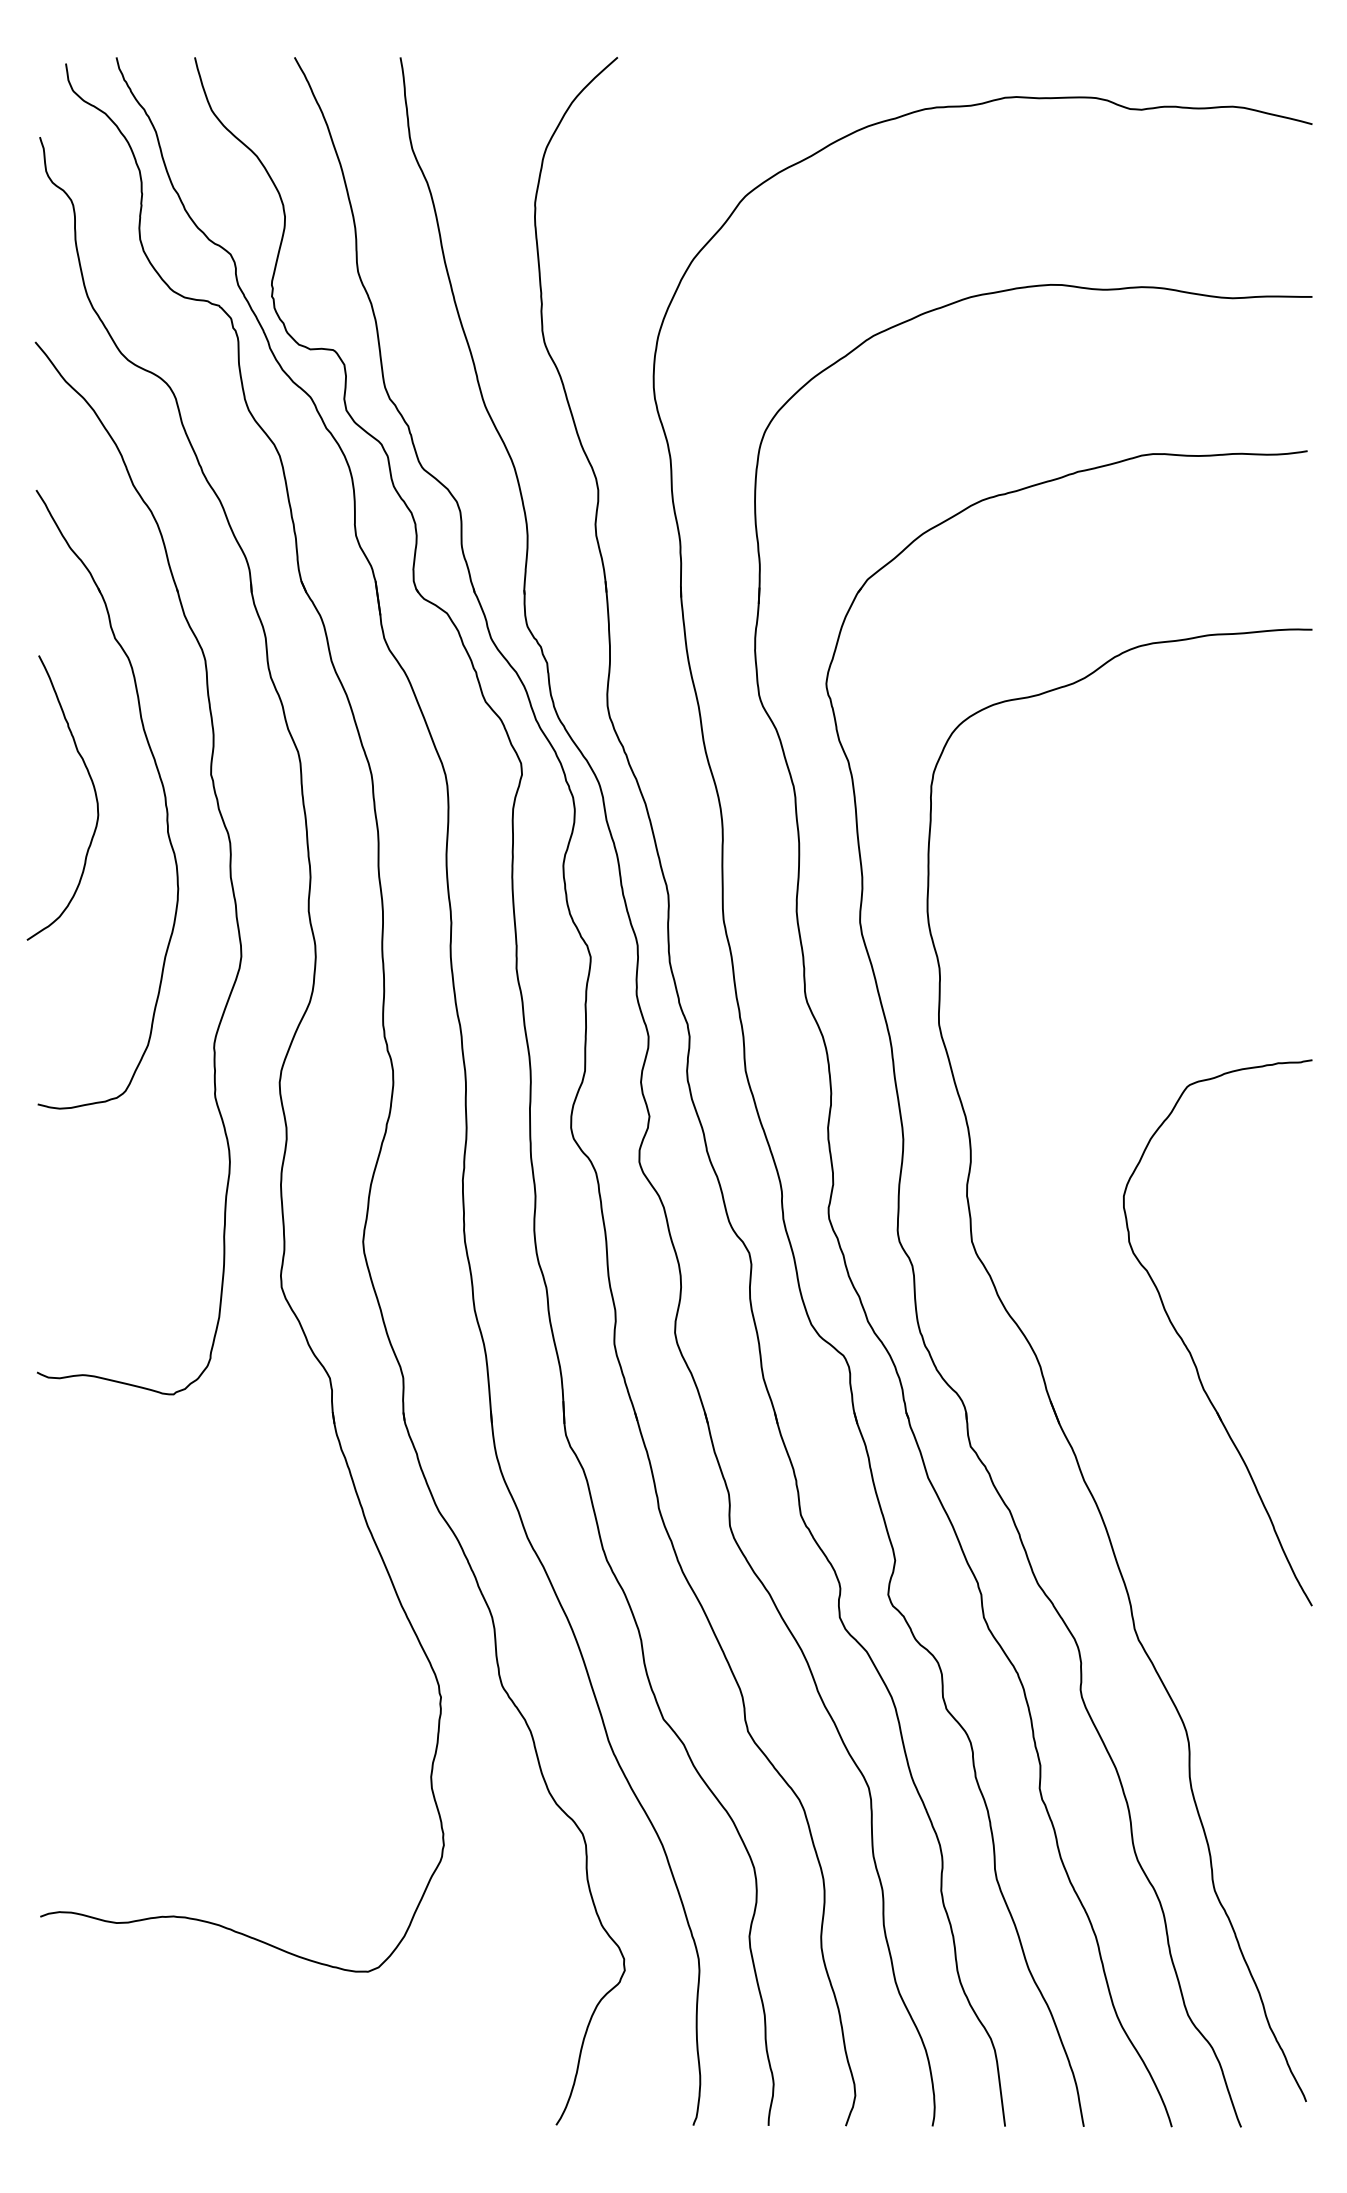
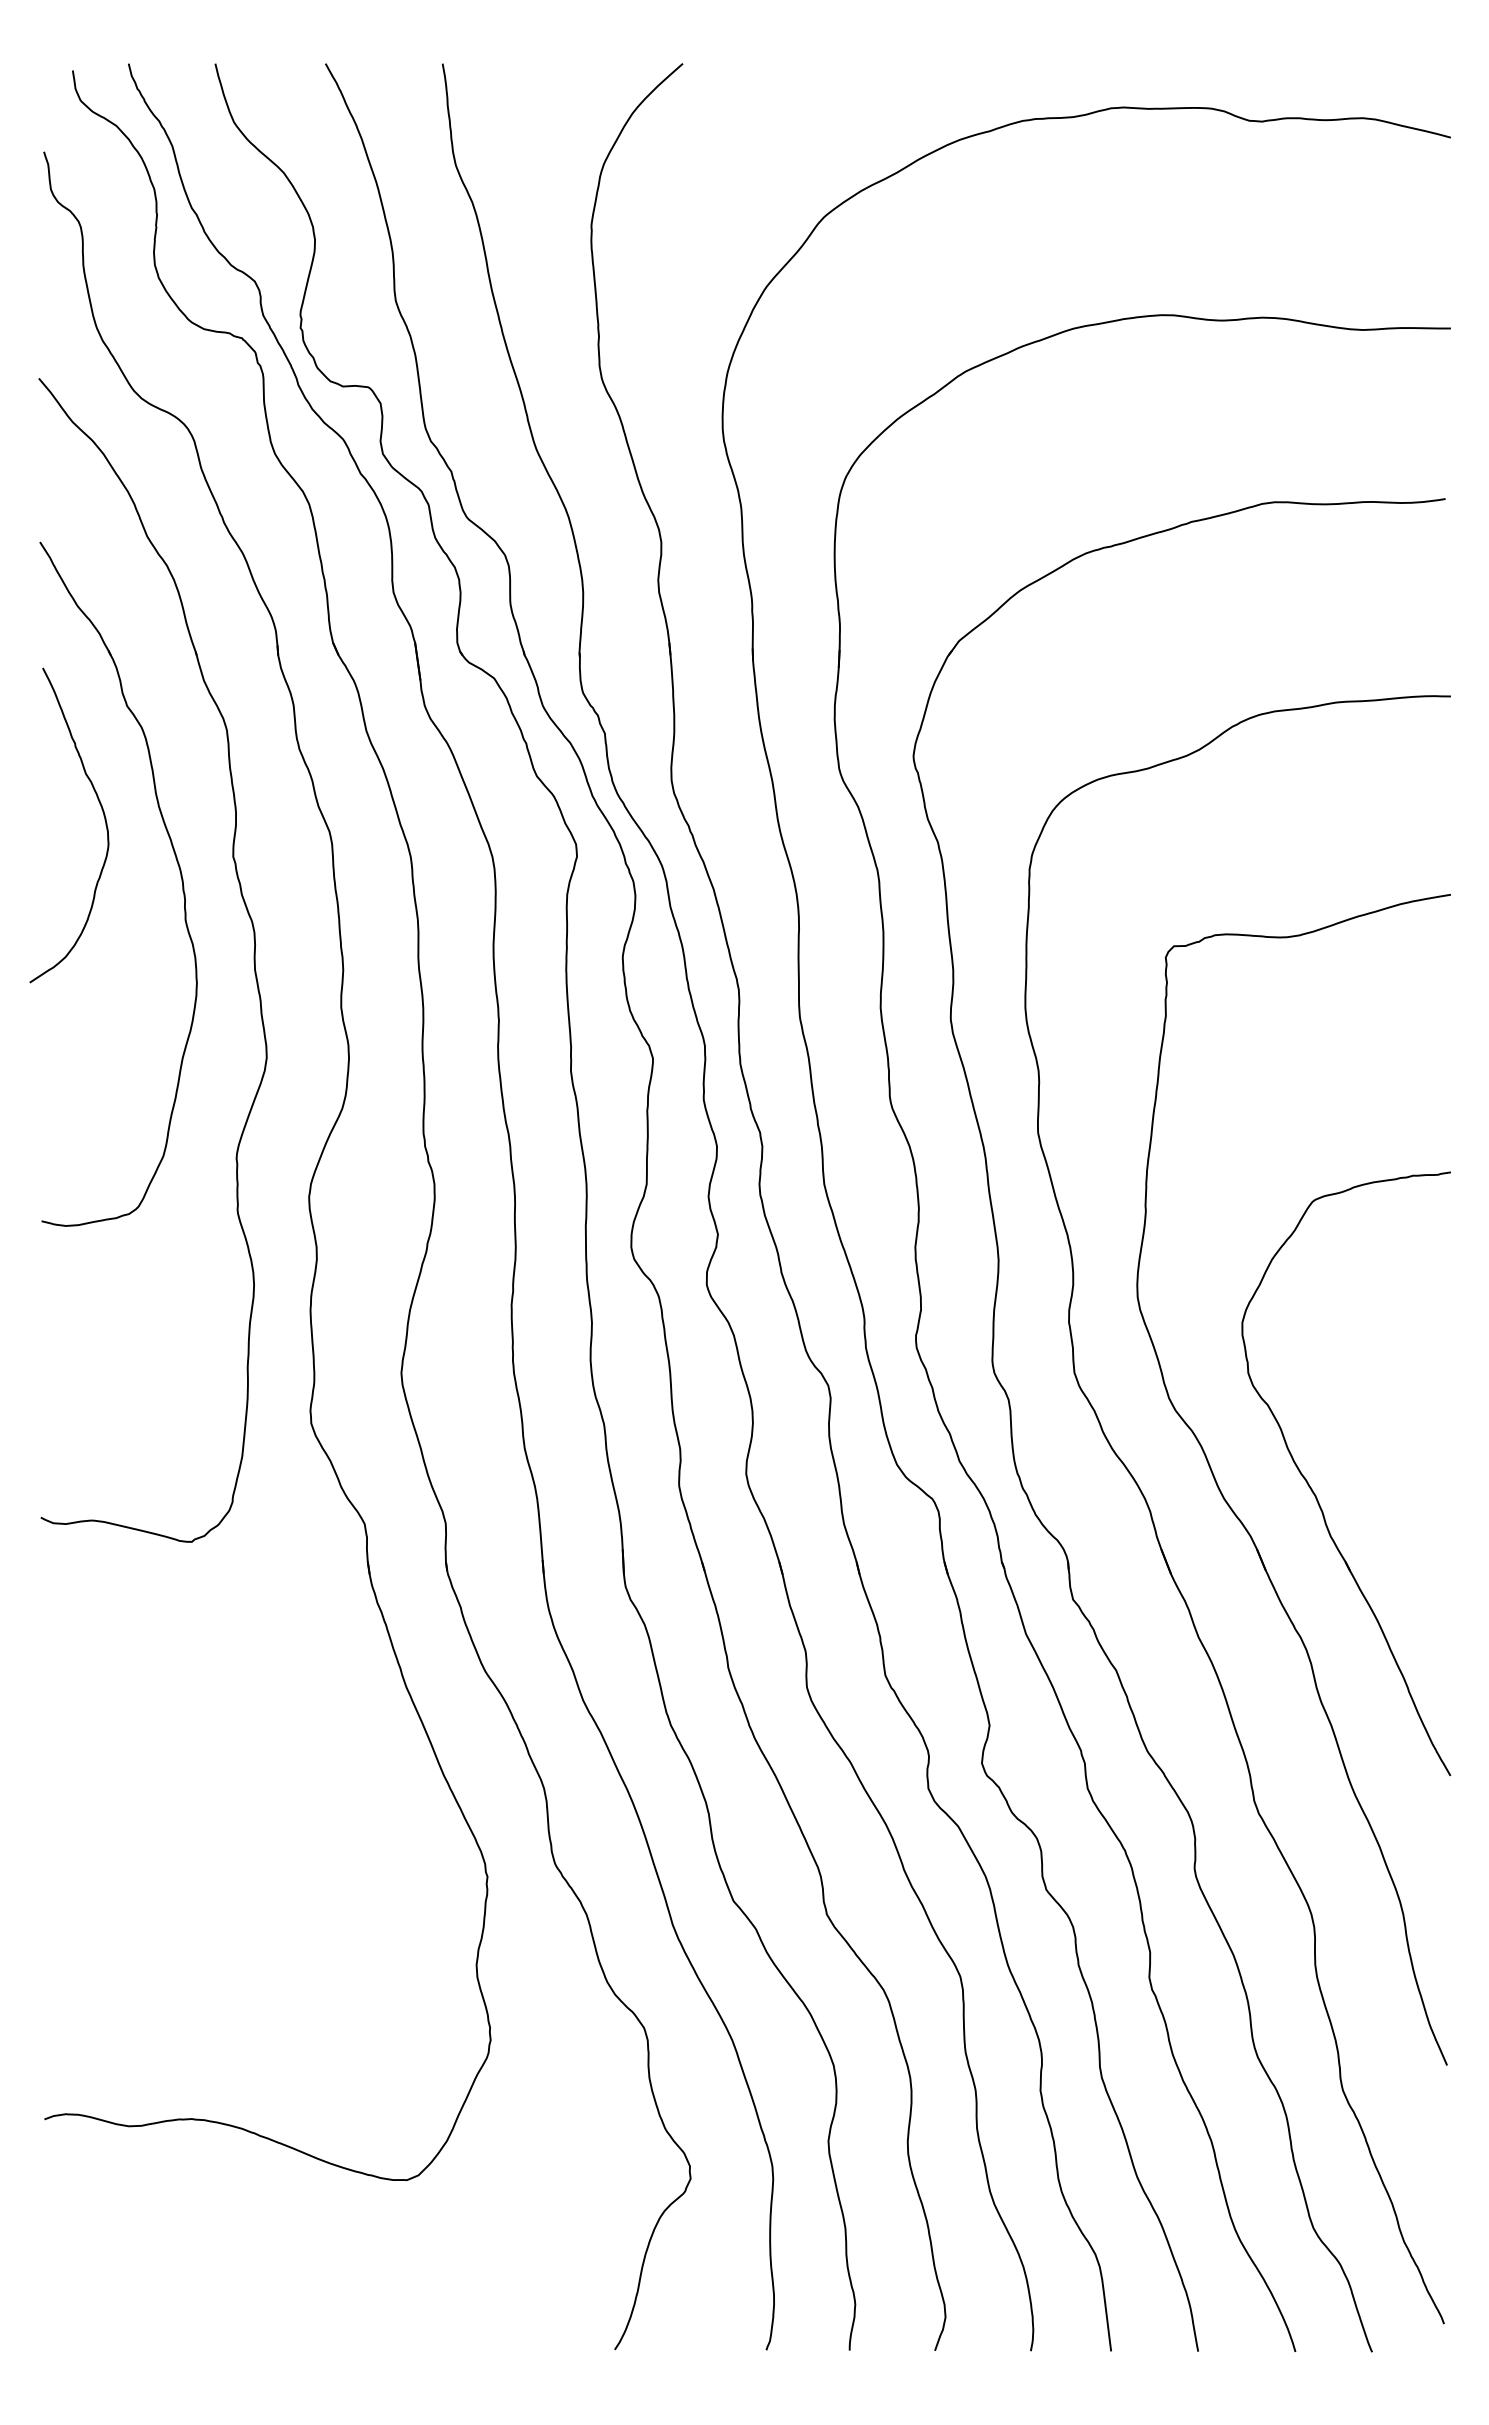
curve: (93, 789) -> (103, 816), moved
part: (1123, 1375) -> (1241, 1520), added

